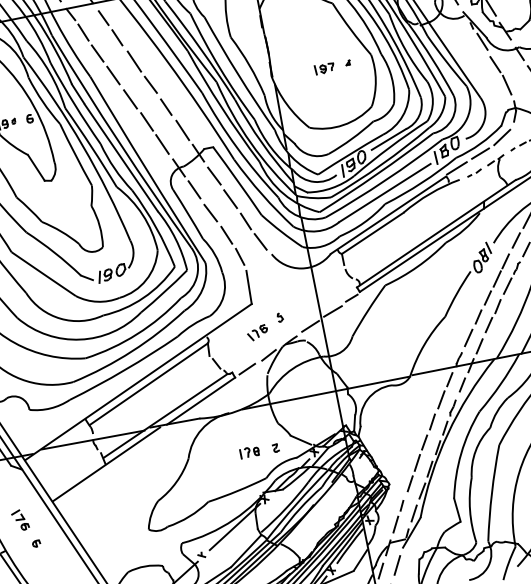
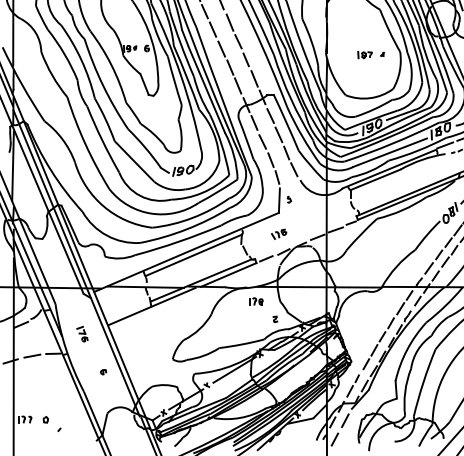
part: (280, 317) -> (289, 199), moved
part: (250, 452) -> (256, 301), moved
part: (36, 544) -> (103, 372), moved

